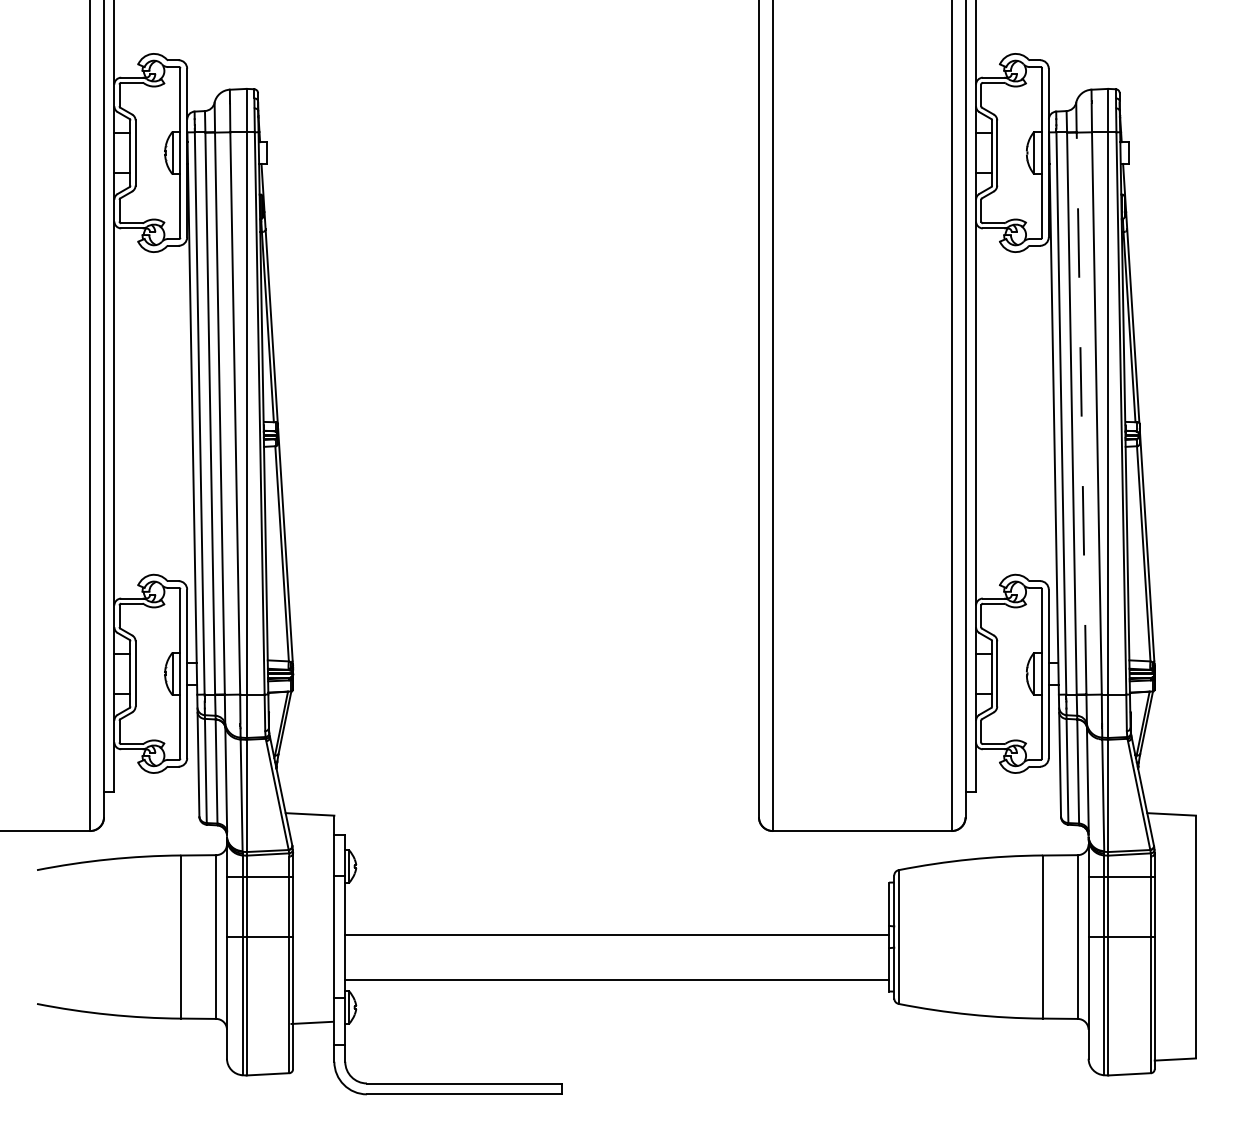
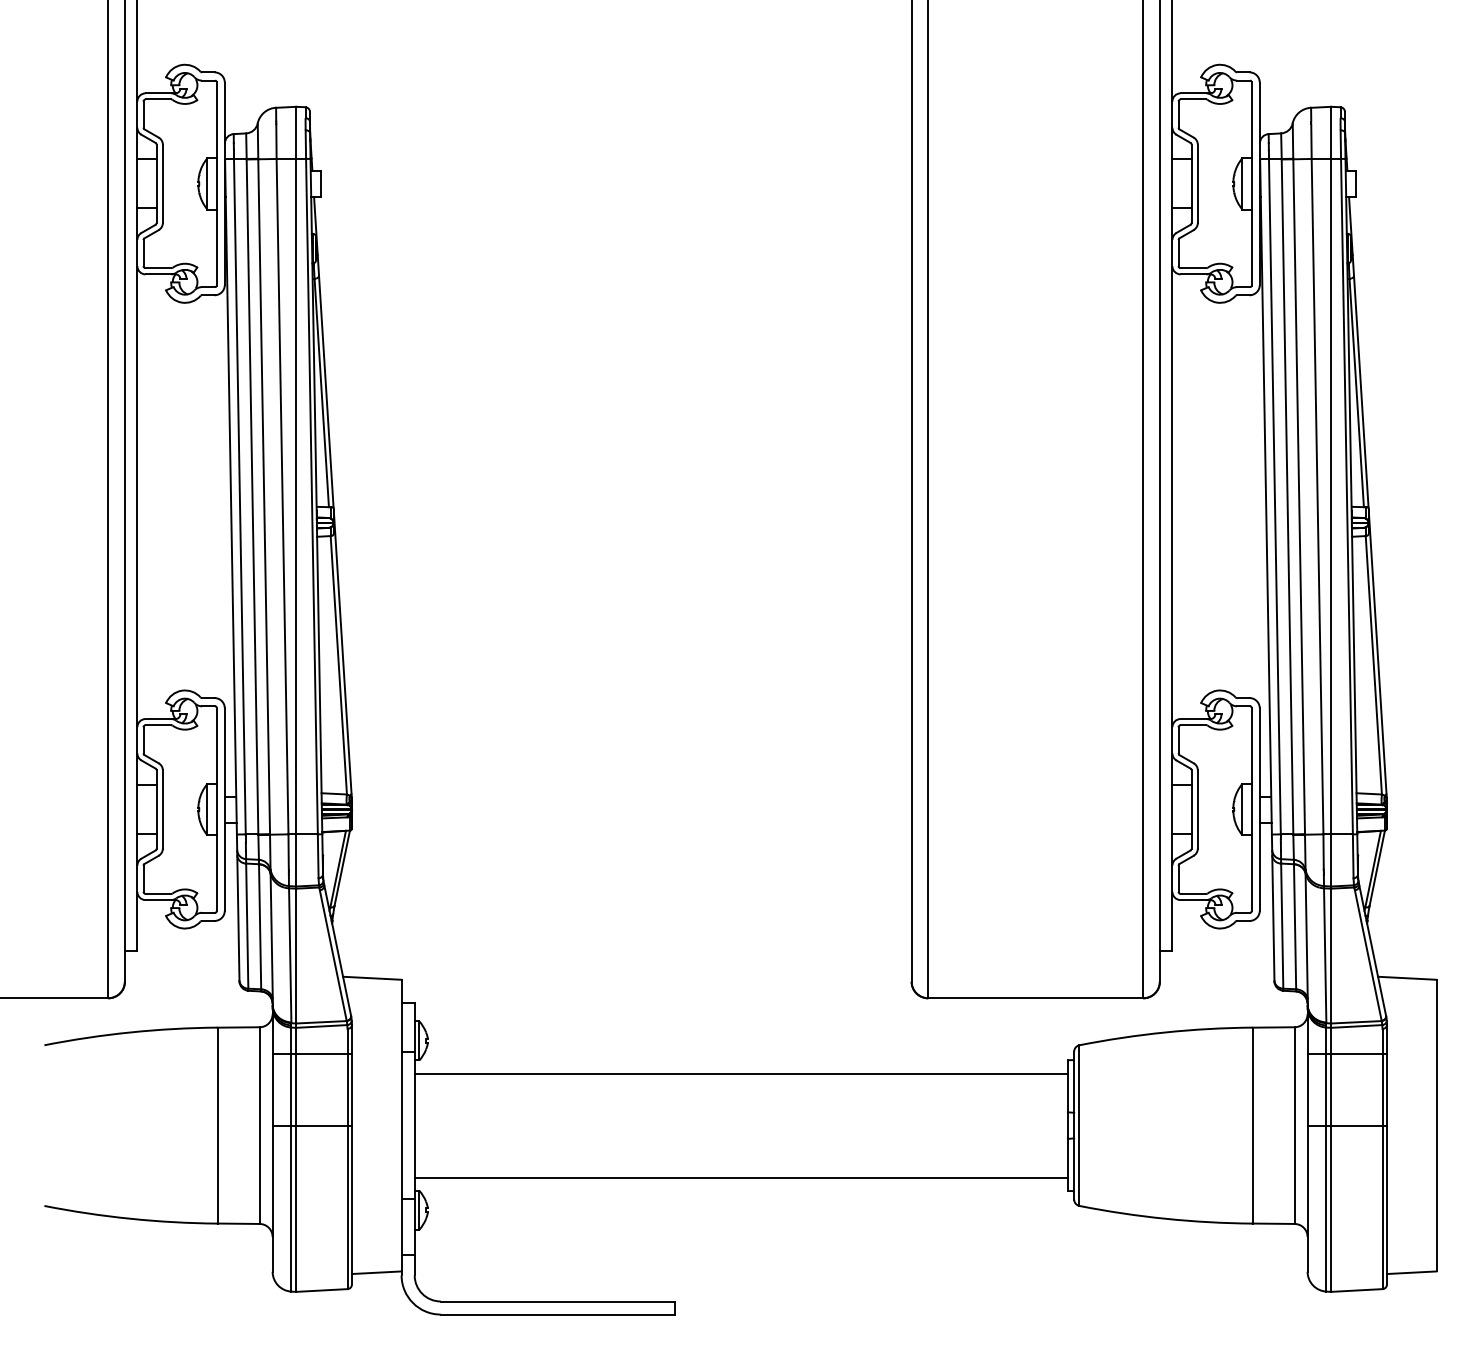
line: (1081, 413) -> (1299, 496), dashed -> solid
line: (616, 934) -> (740, 1073), moved
line: (311, 1022) -> (376, 1272), moved

